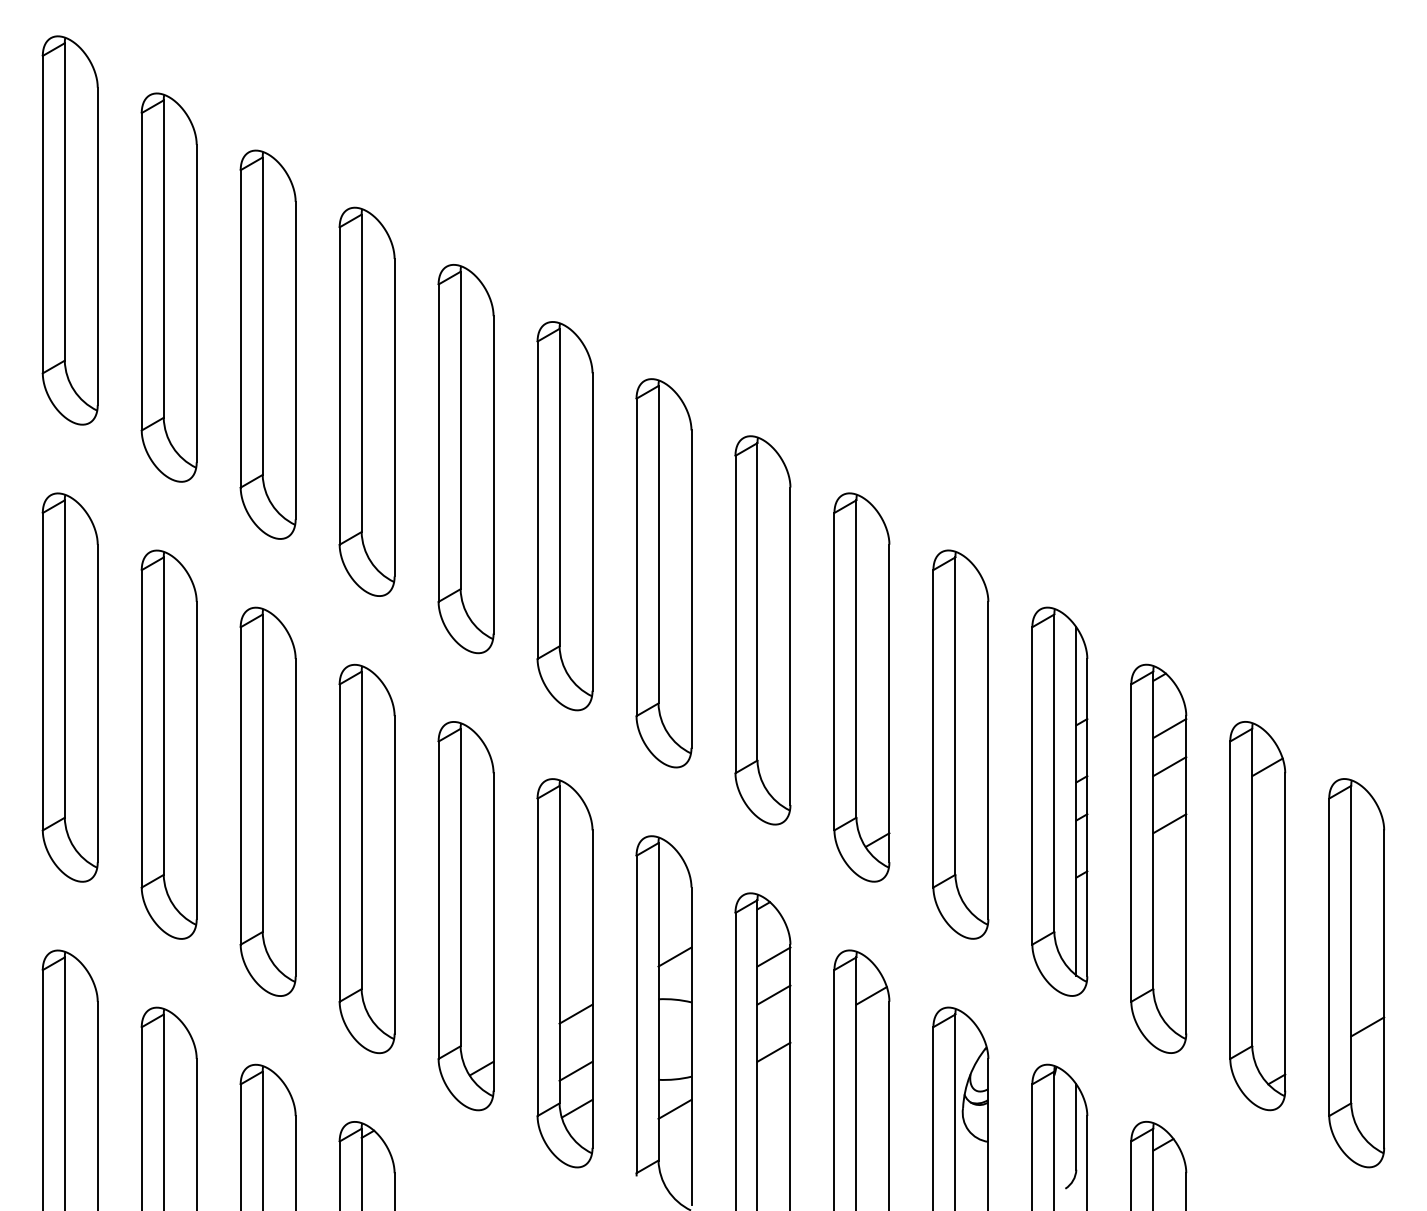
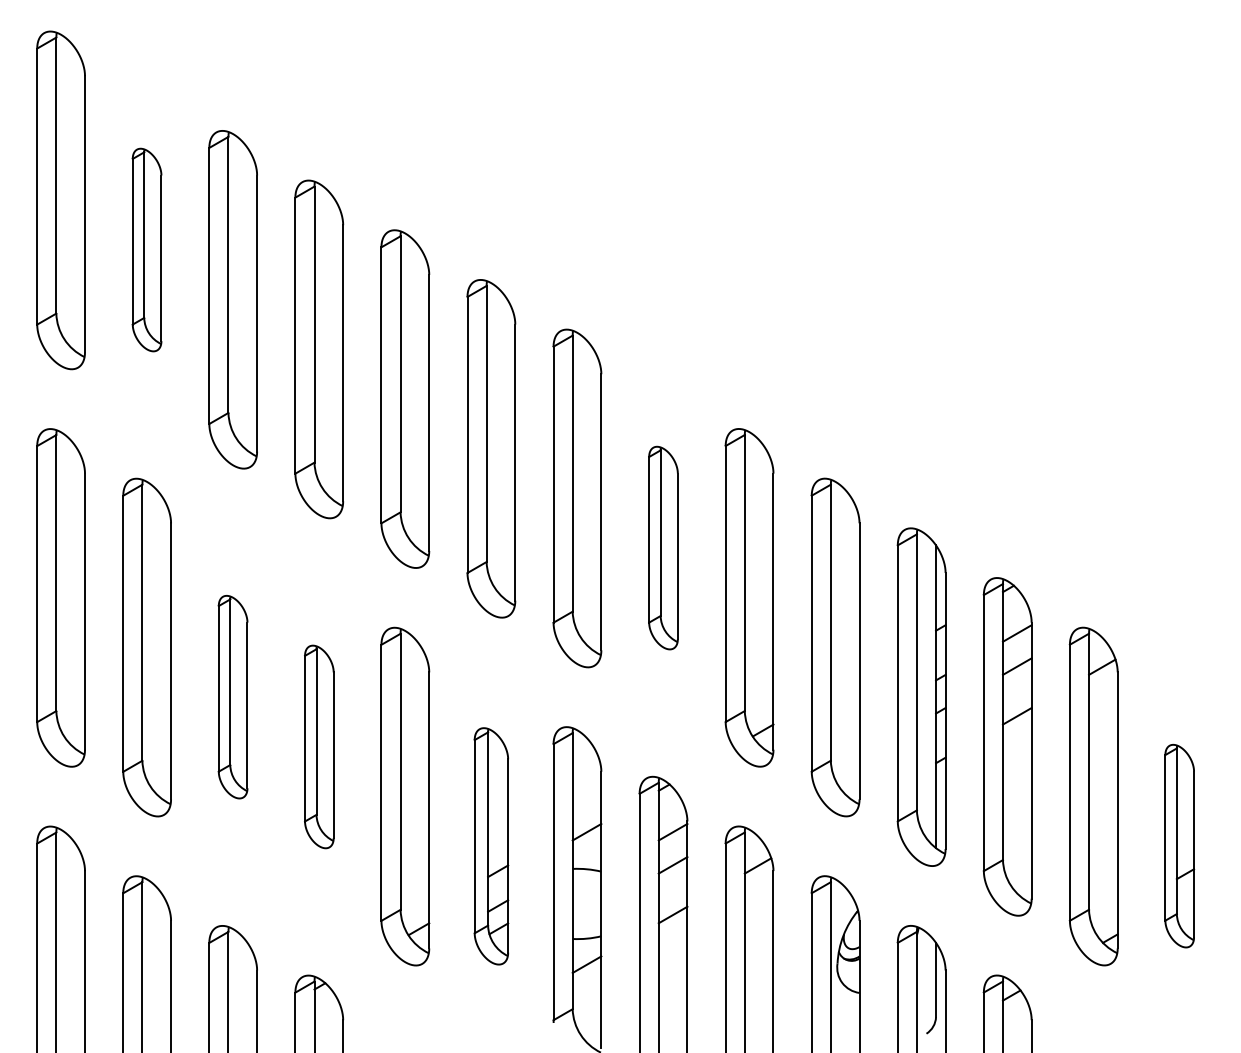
part: (168, 286) -> (146, 249), size x0.6
part: (762, 629) -> (663, 547), size x0.6
part: (267, 800) -> (232, 696), size x0.6
part: (367, 858) -> (319, 746), size x0.6
part: (1356, 972) -> (1179, 845), size x0.6
part: (565, 973) -> (491, 846), size x0.7

